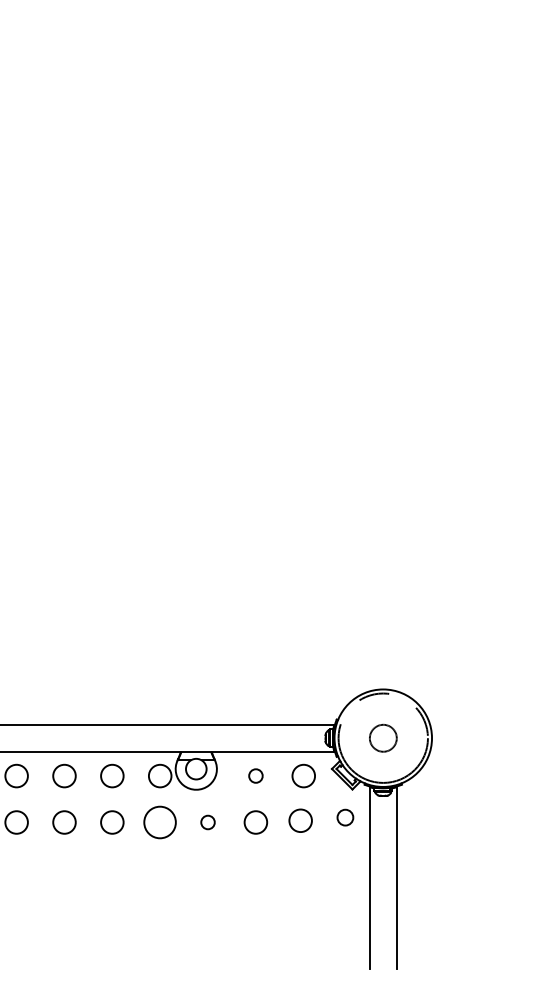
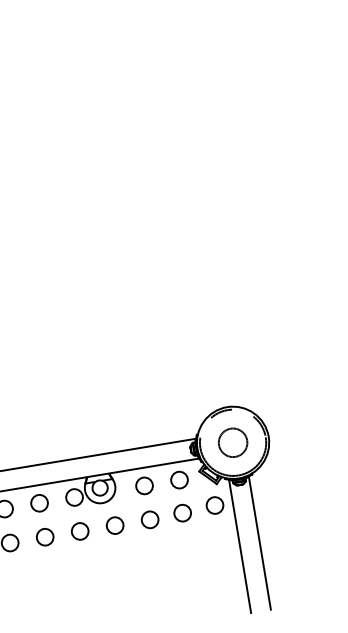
circle: (383, 738) -> (233, 442), size x1.43
circle: (255, 775) -> (144, 485), size x1.67
circle: (345, 817) -> (215, 505), size x1.43
circle: (160, 822) -> (80, 531), size x0.71
circle: (207, 822) -> (114, 525), size x1.67

